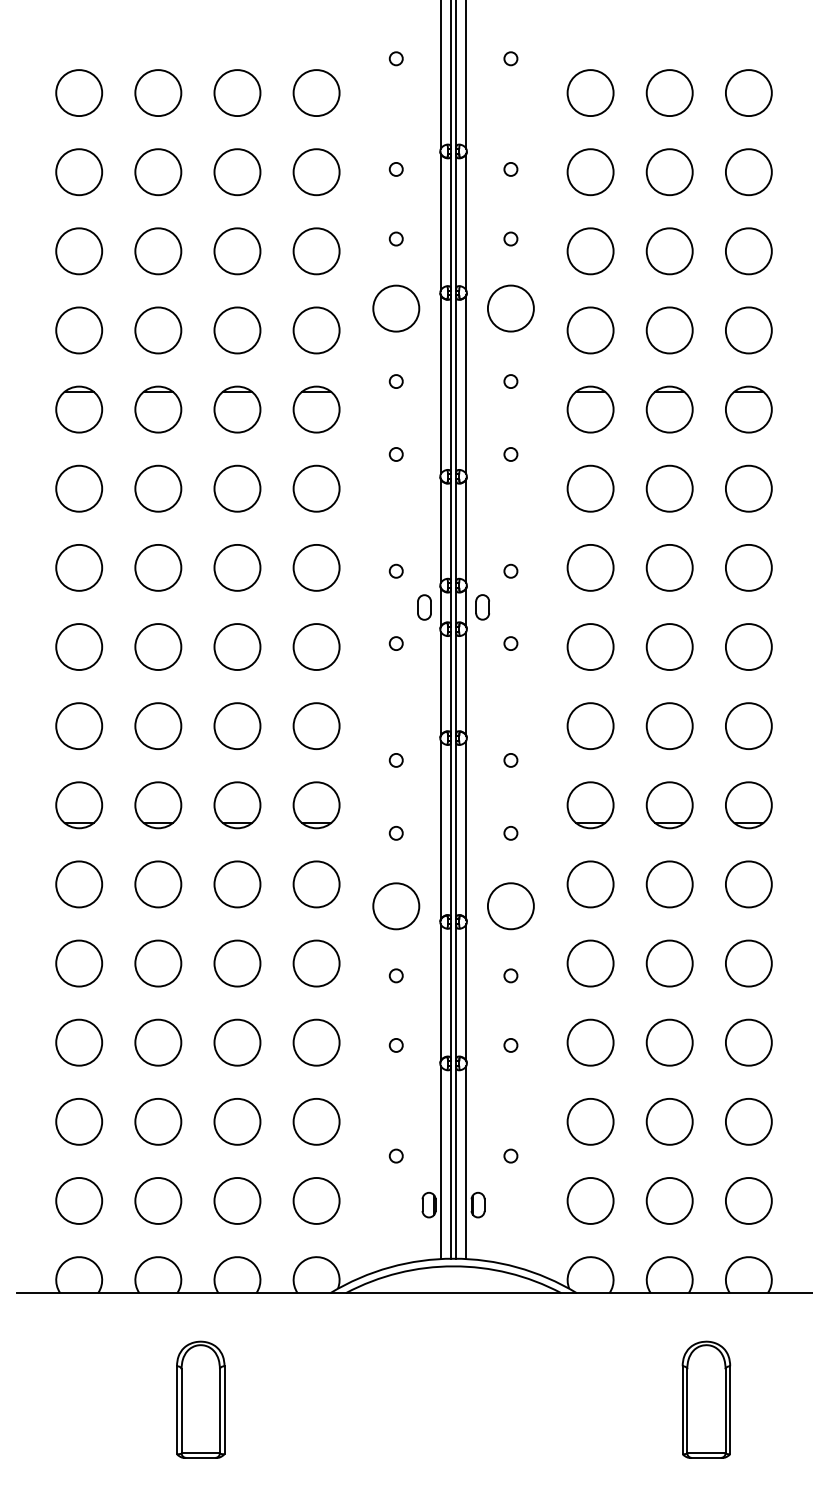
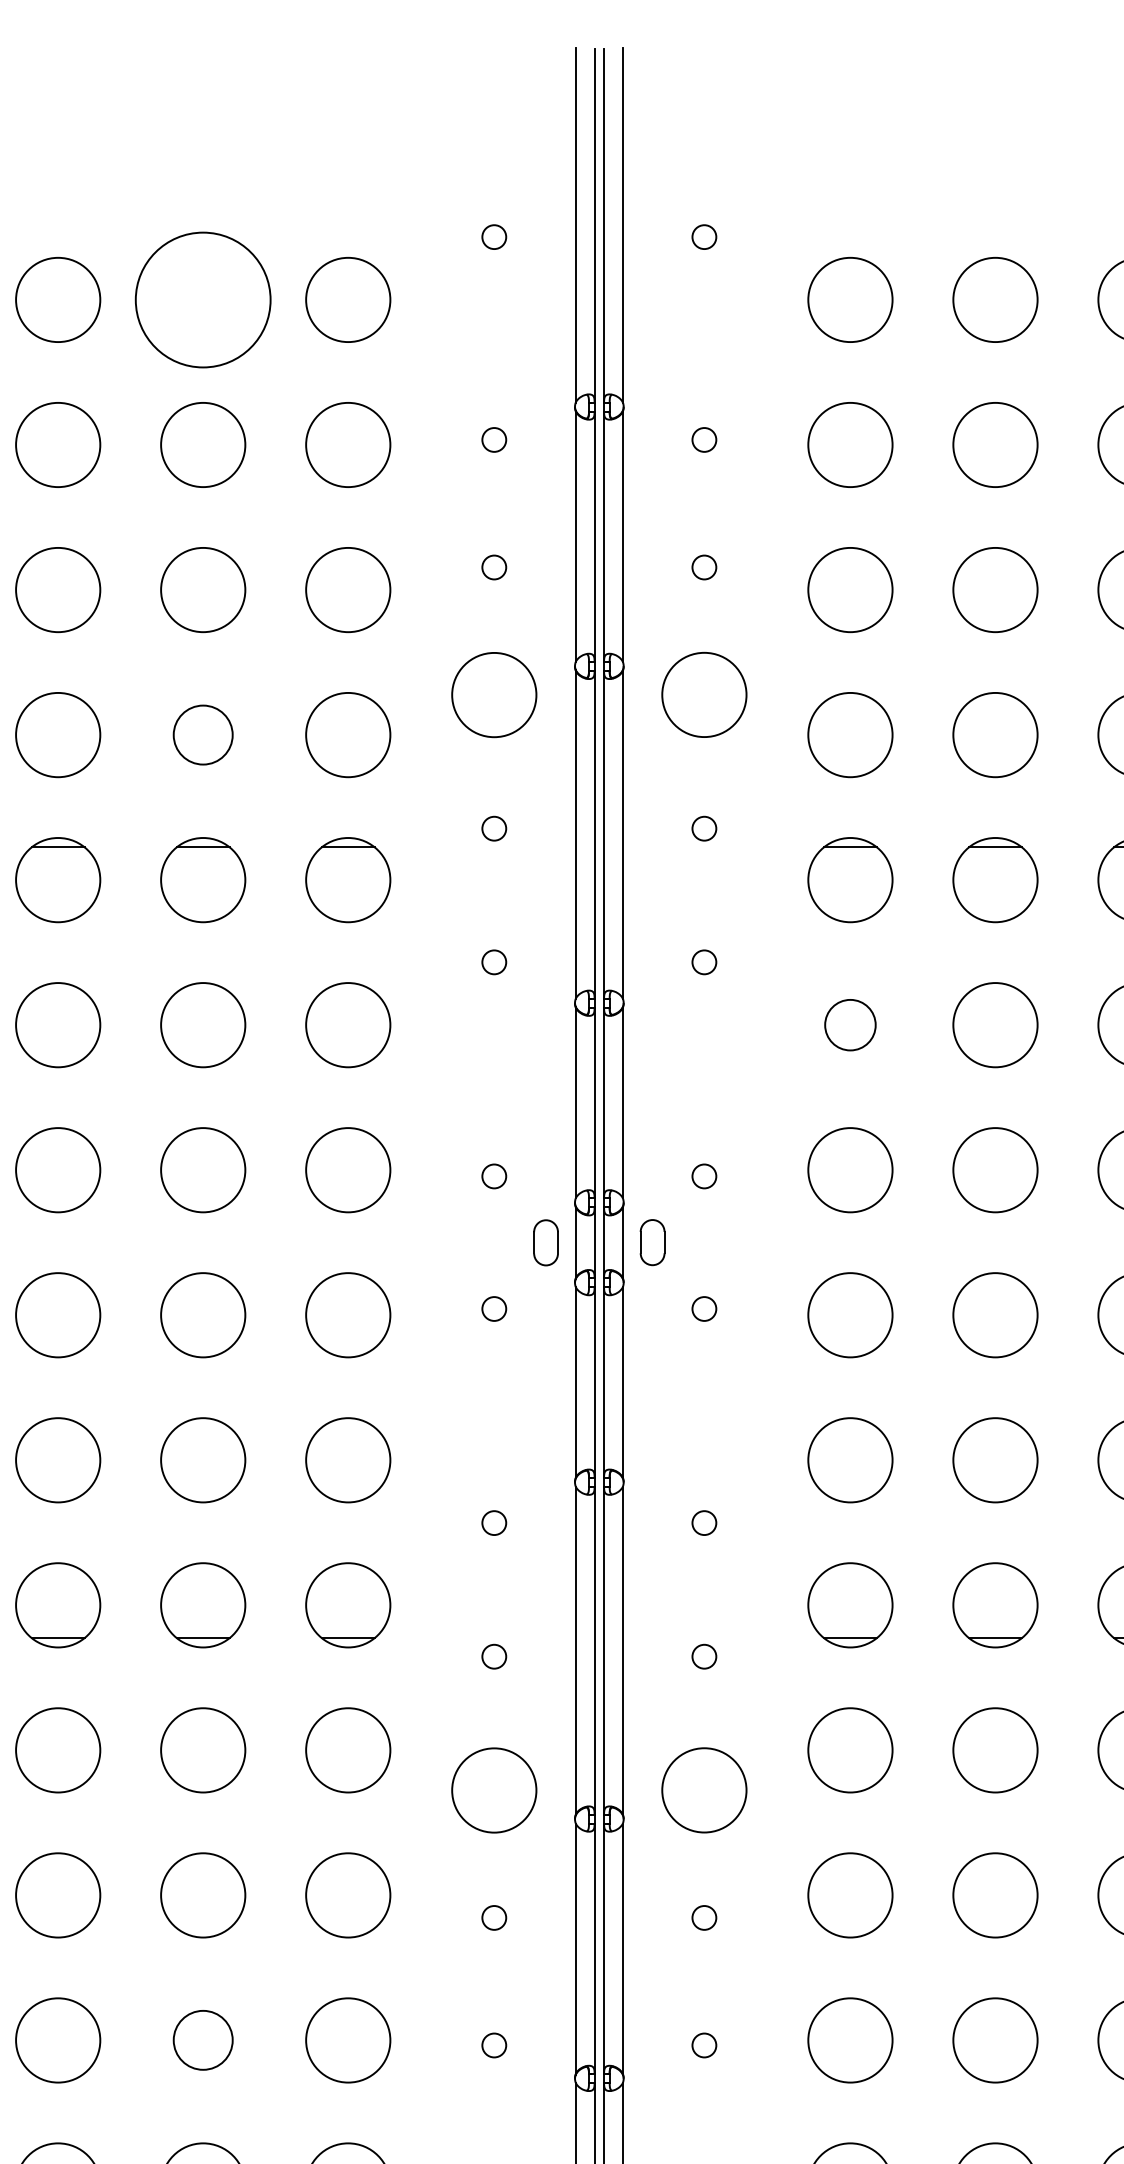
circle: (237, 92) -> (203, 298), size x1.6
circle: (237, 330) -> (203, 735), size x0.7
circle: (590, 488) -> (850, 1024), size x0.6
circle: (237, 1042) -> (203, 2040), size x0.7

